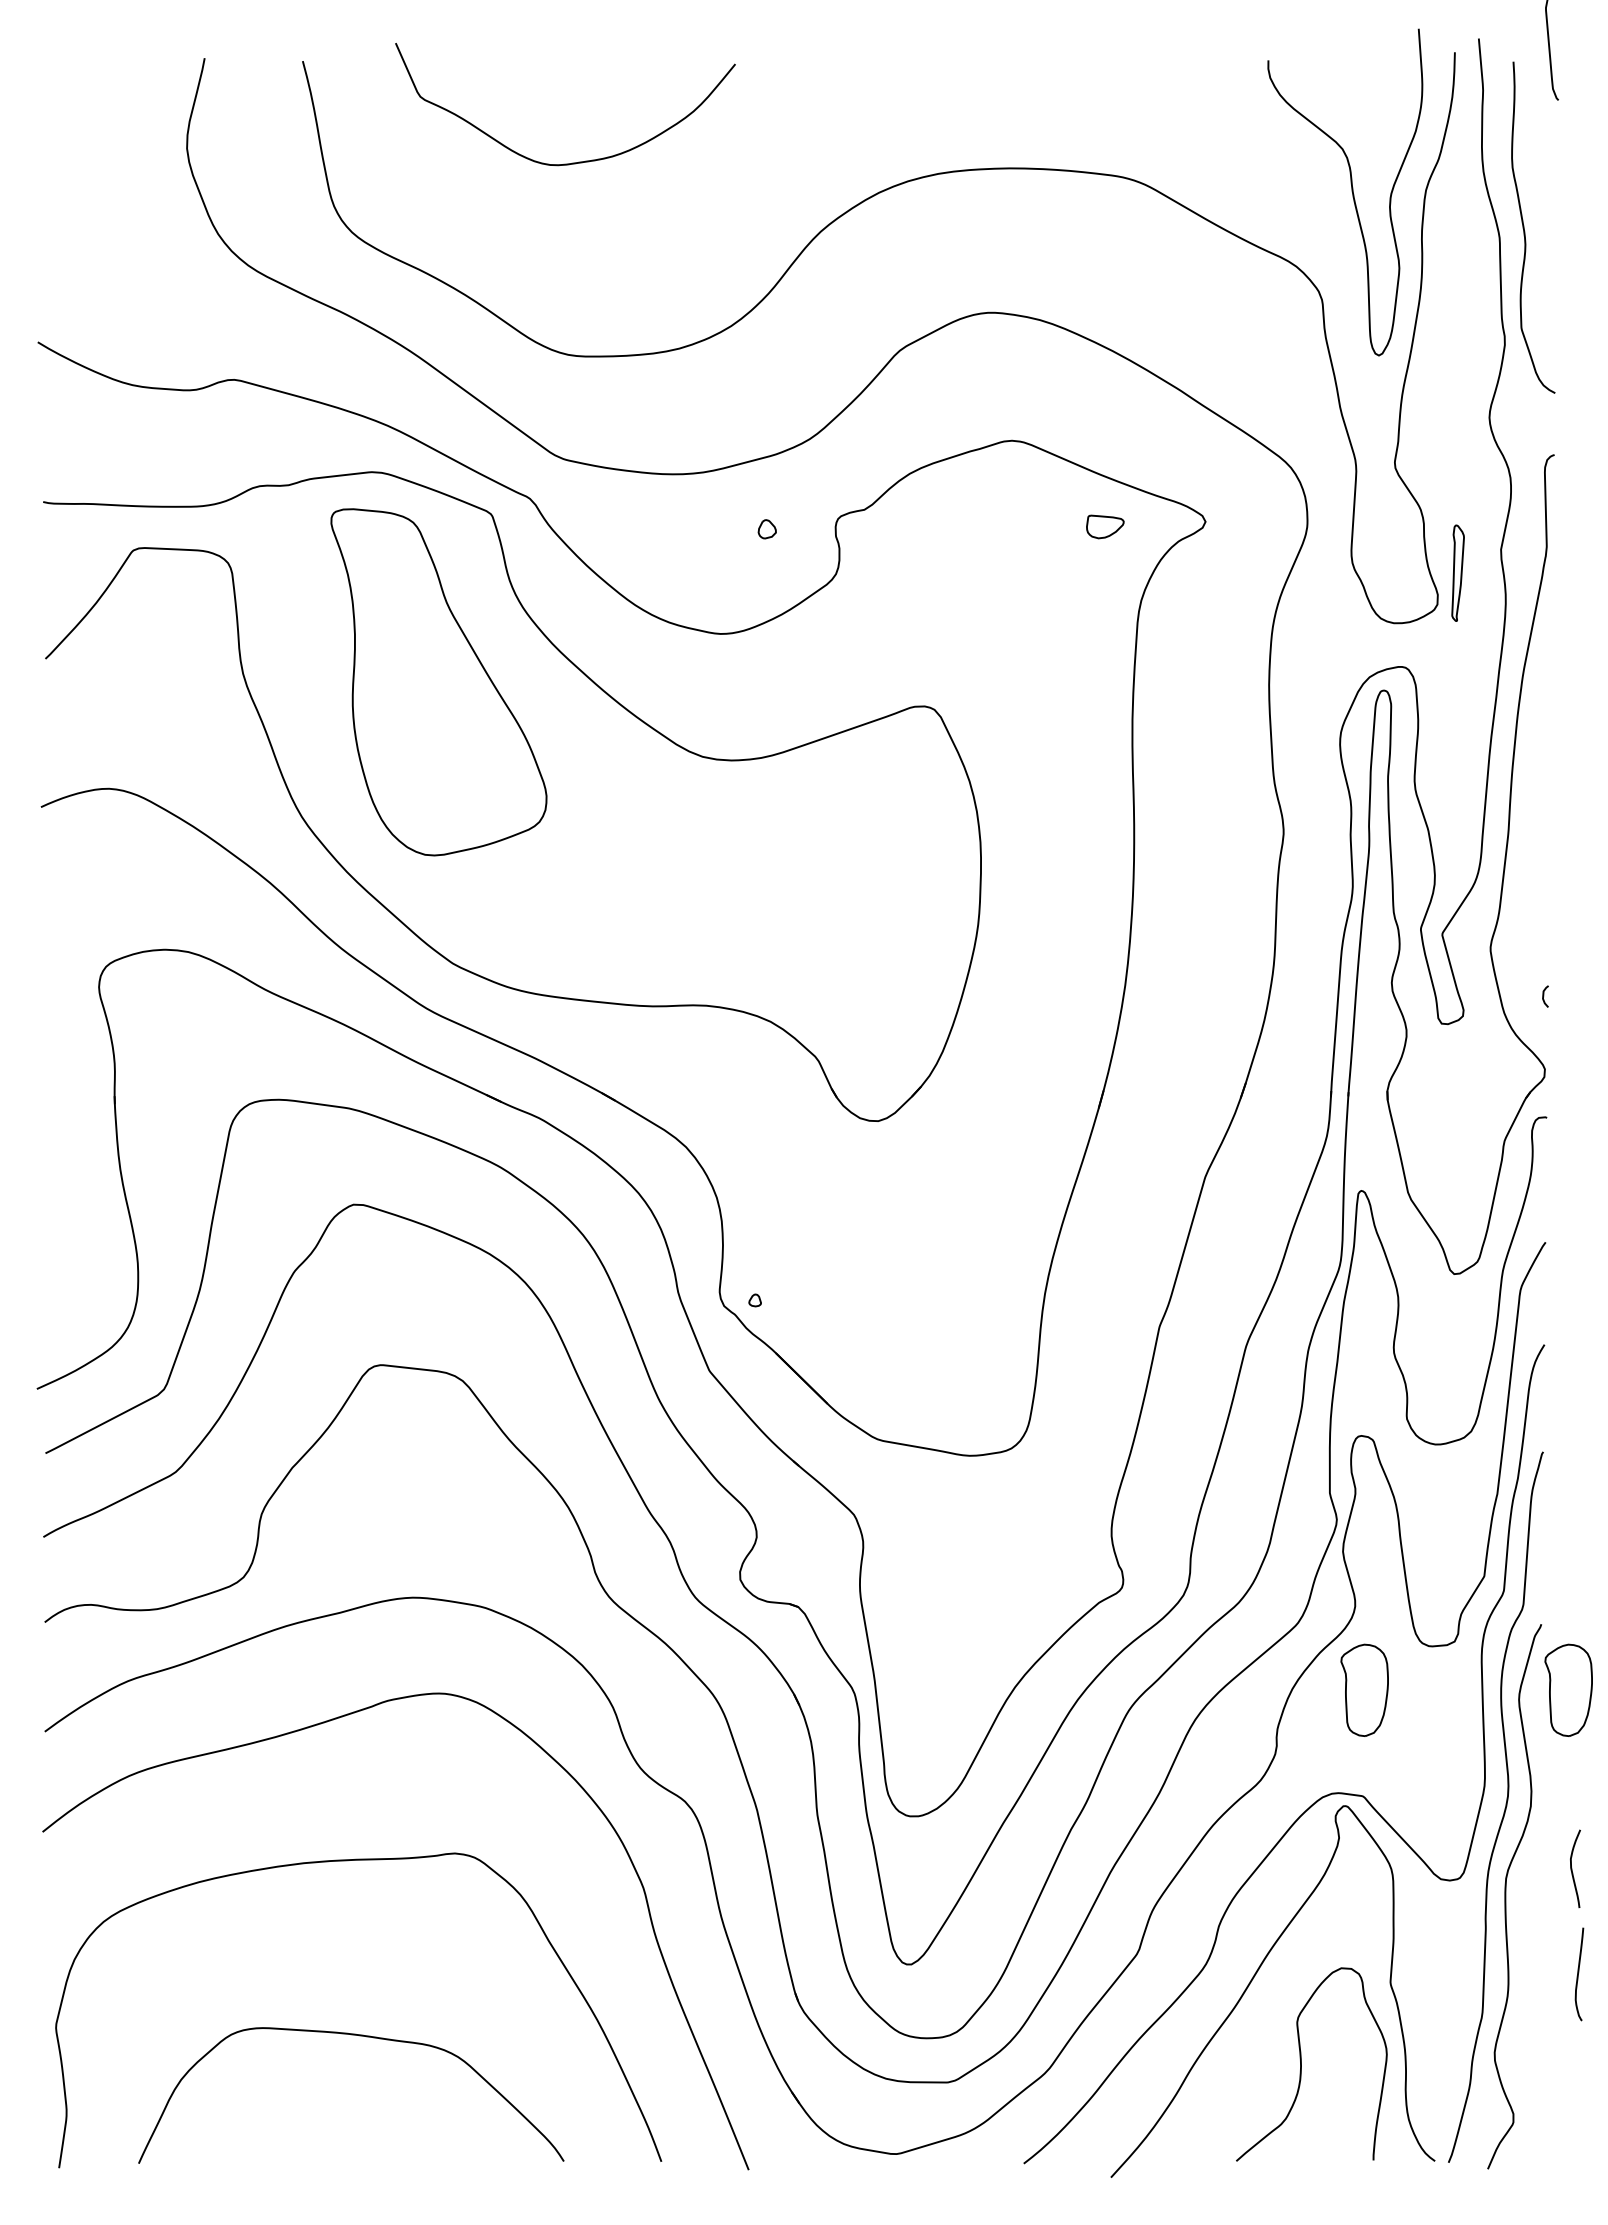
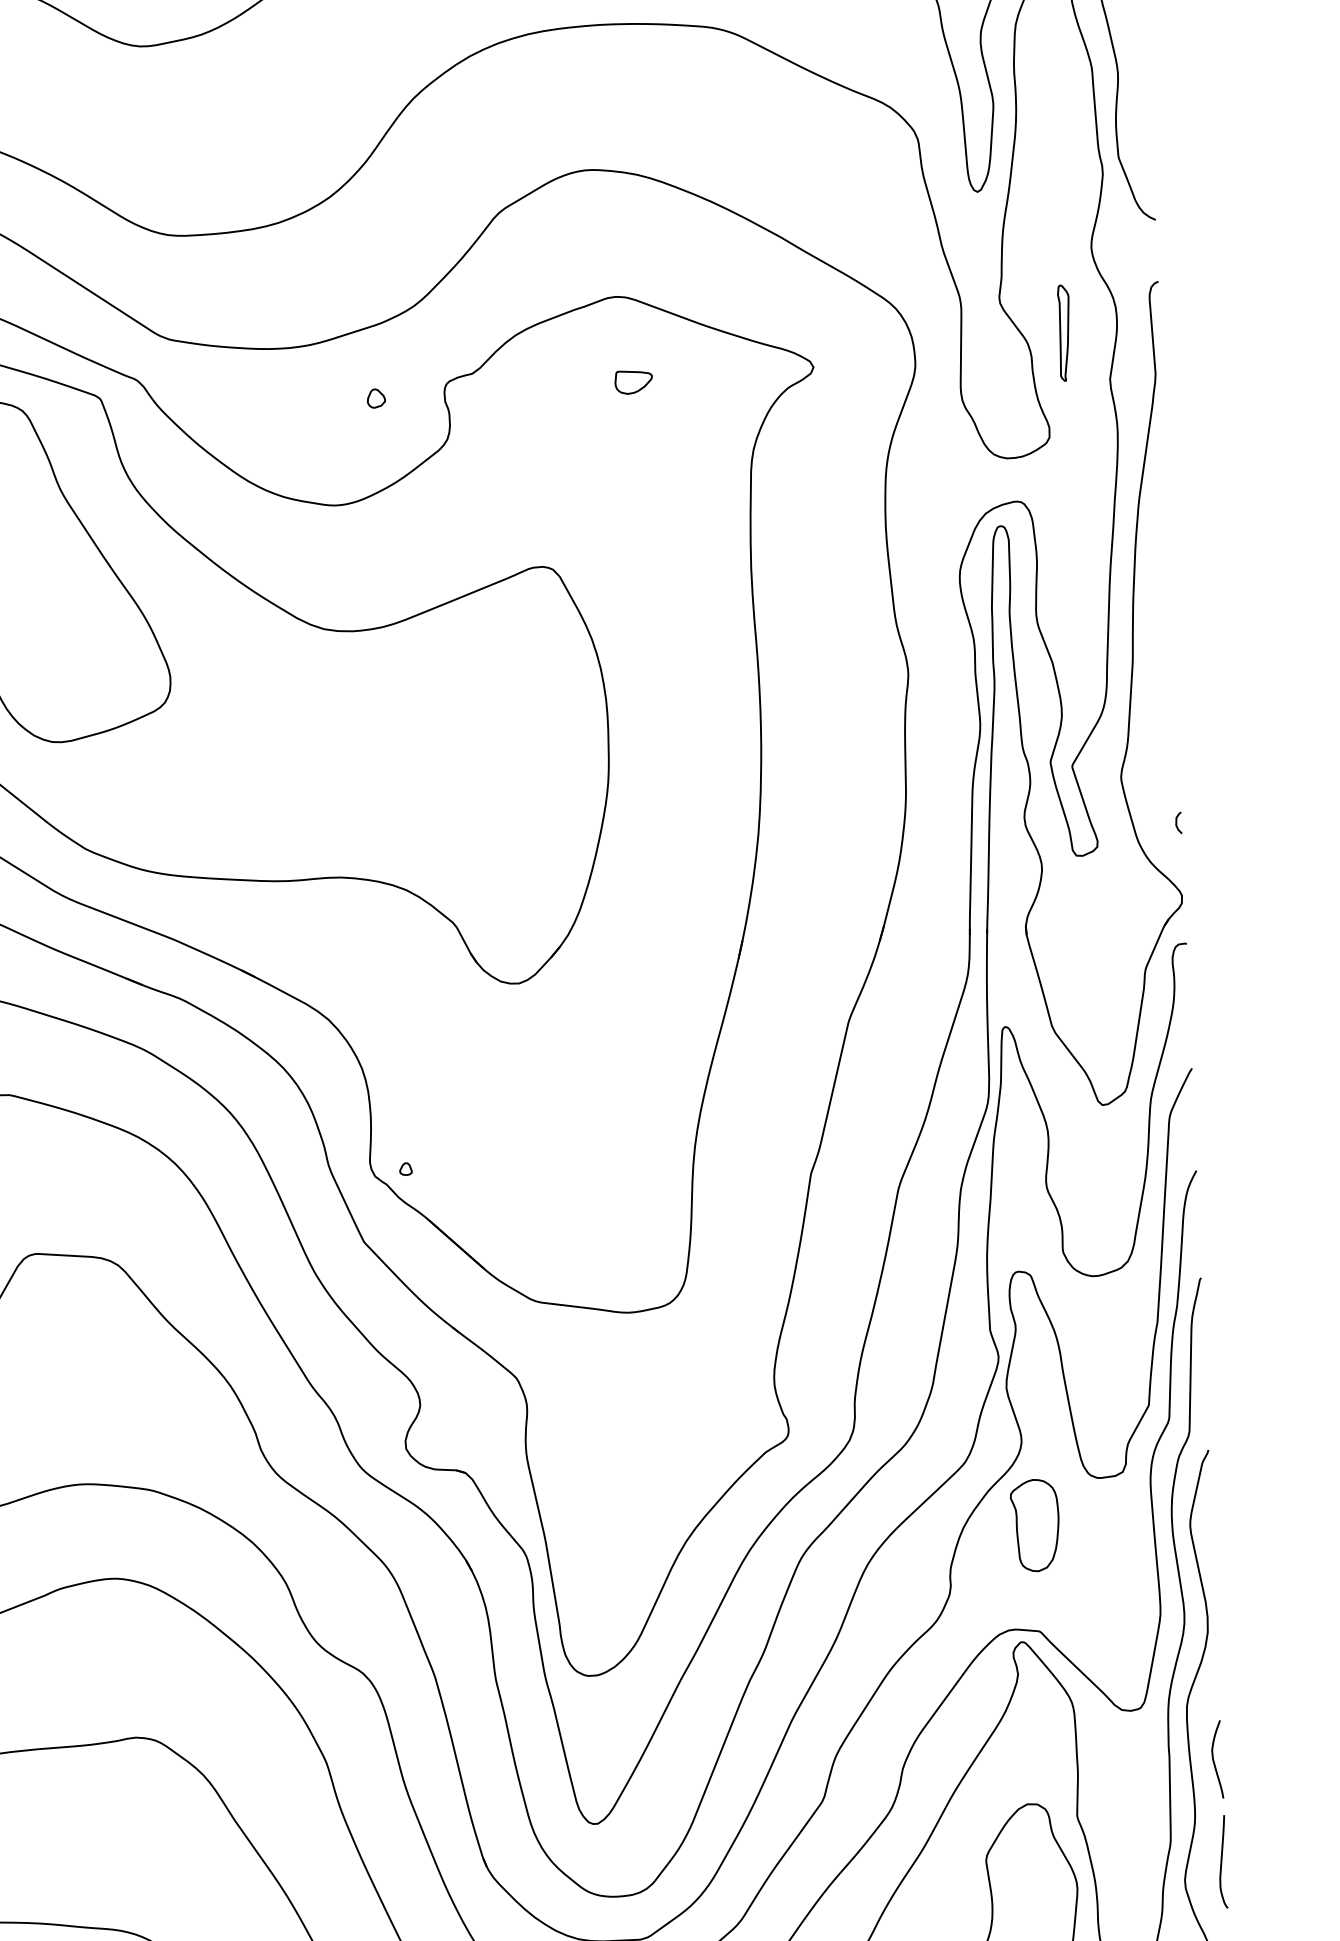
part: (1105, 526) -> (633, 381), moved
part: (1457, 572) -> (1063, 332), moved
part: (1568, 1689) -> (1239, 1513), removed
curve: (1572, 1868) -> (1214, 1759), moved
curve: (1578, 1974) -> (1221, 1862), moved

